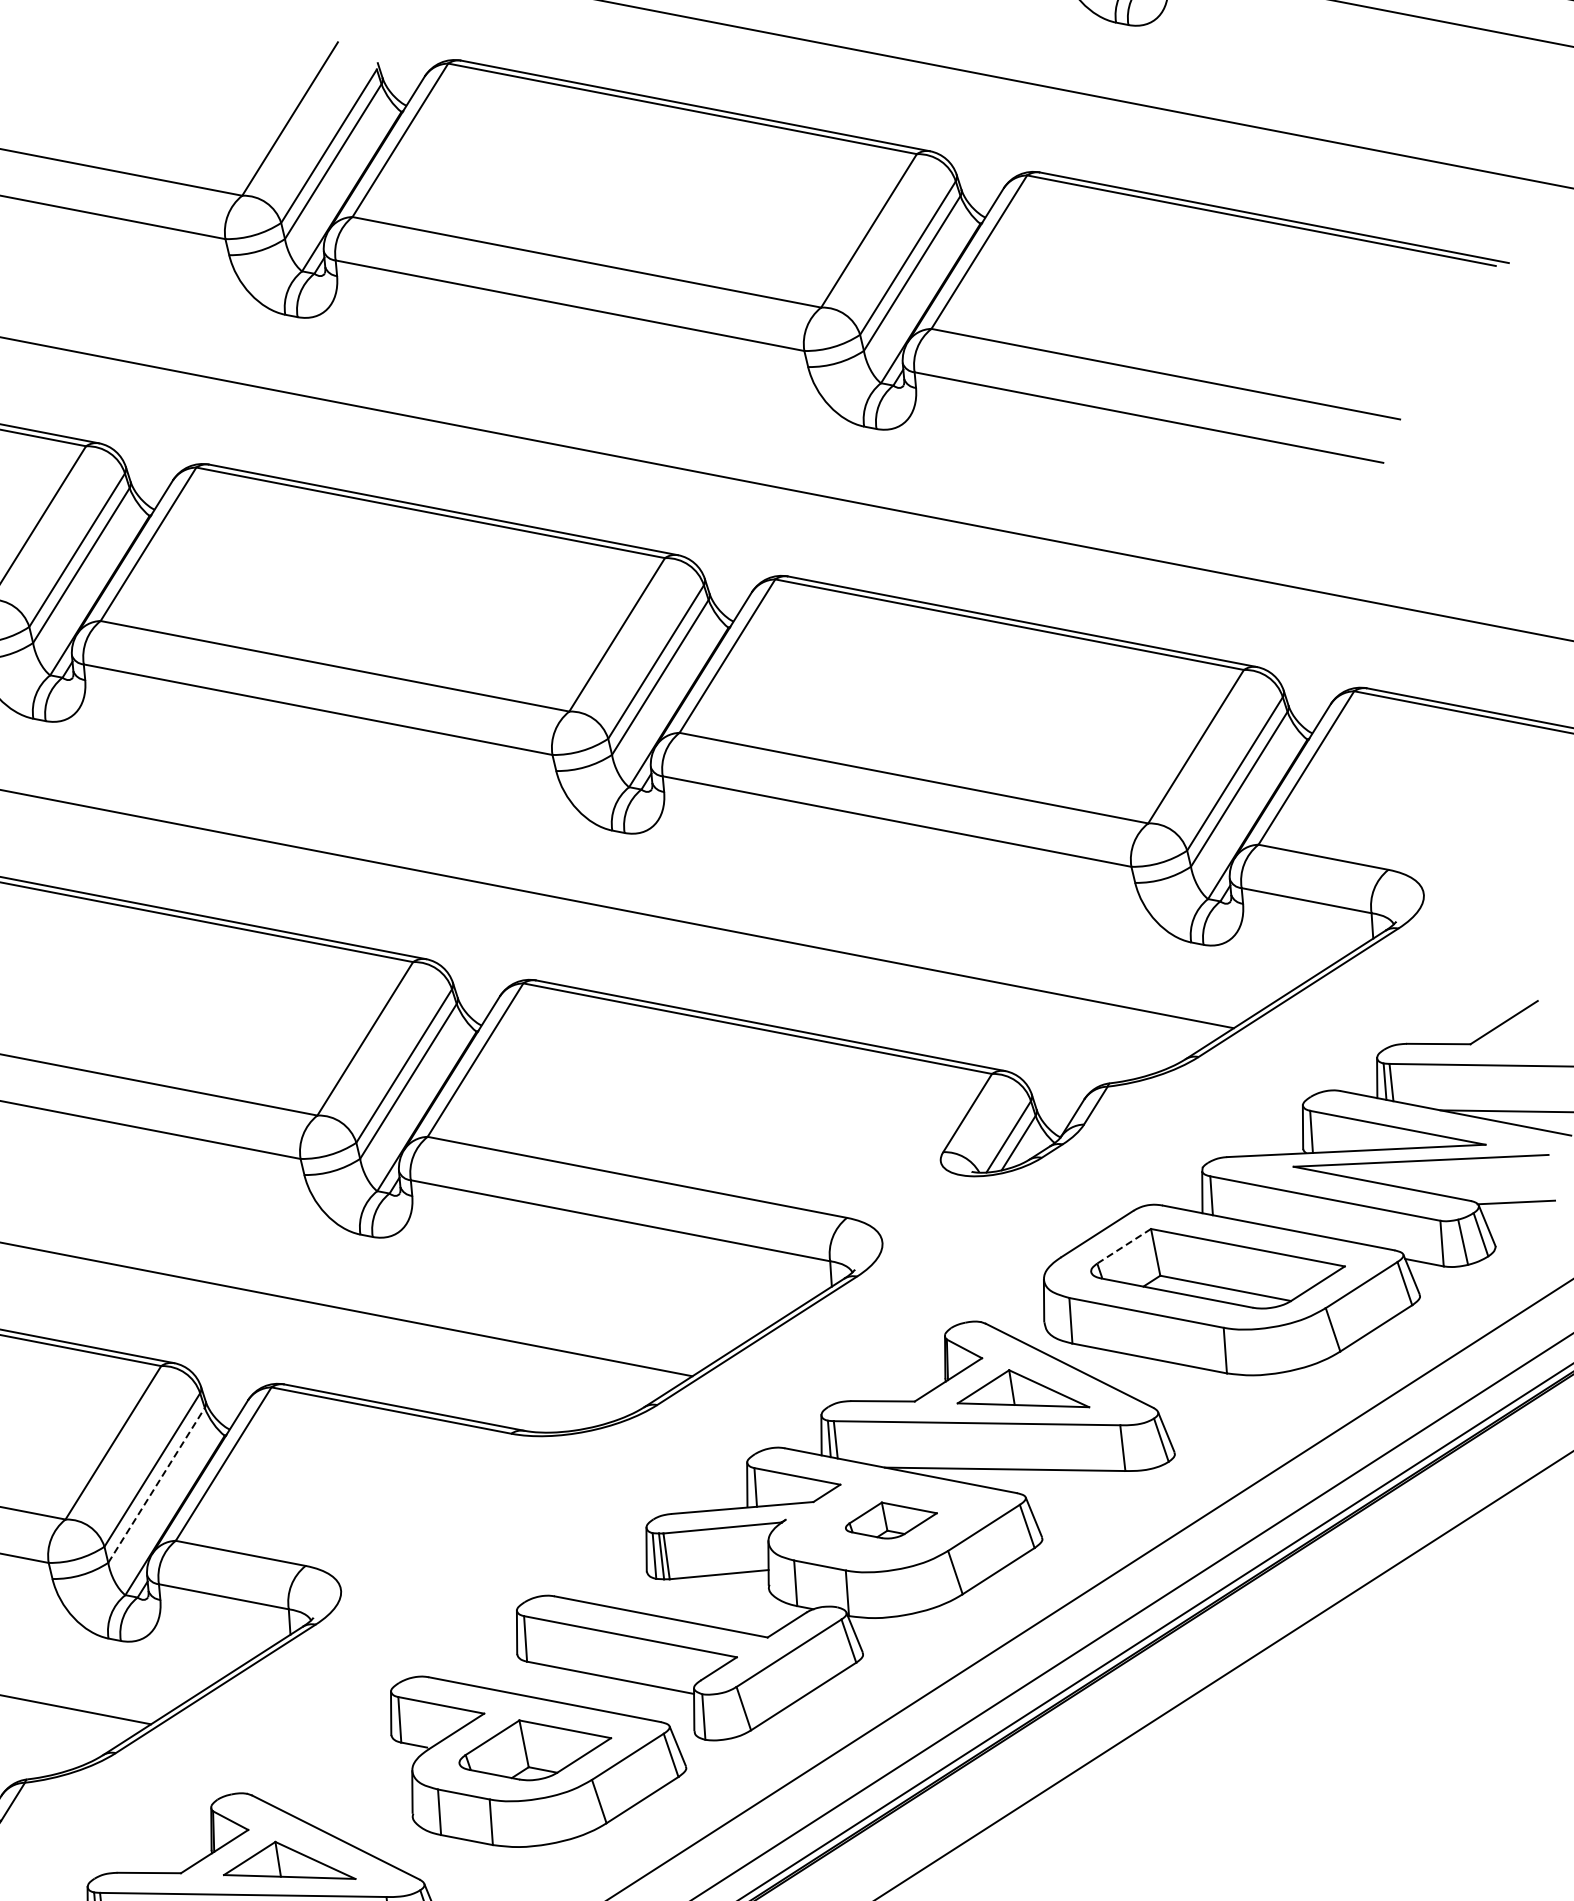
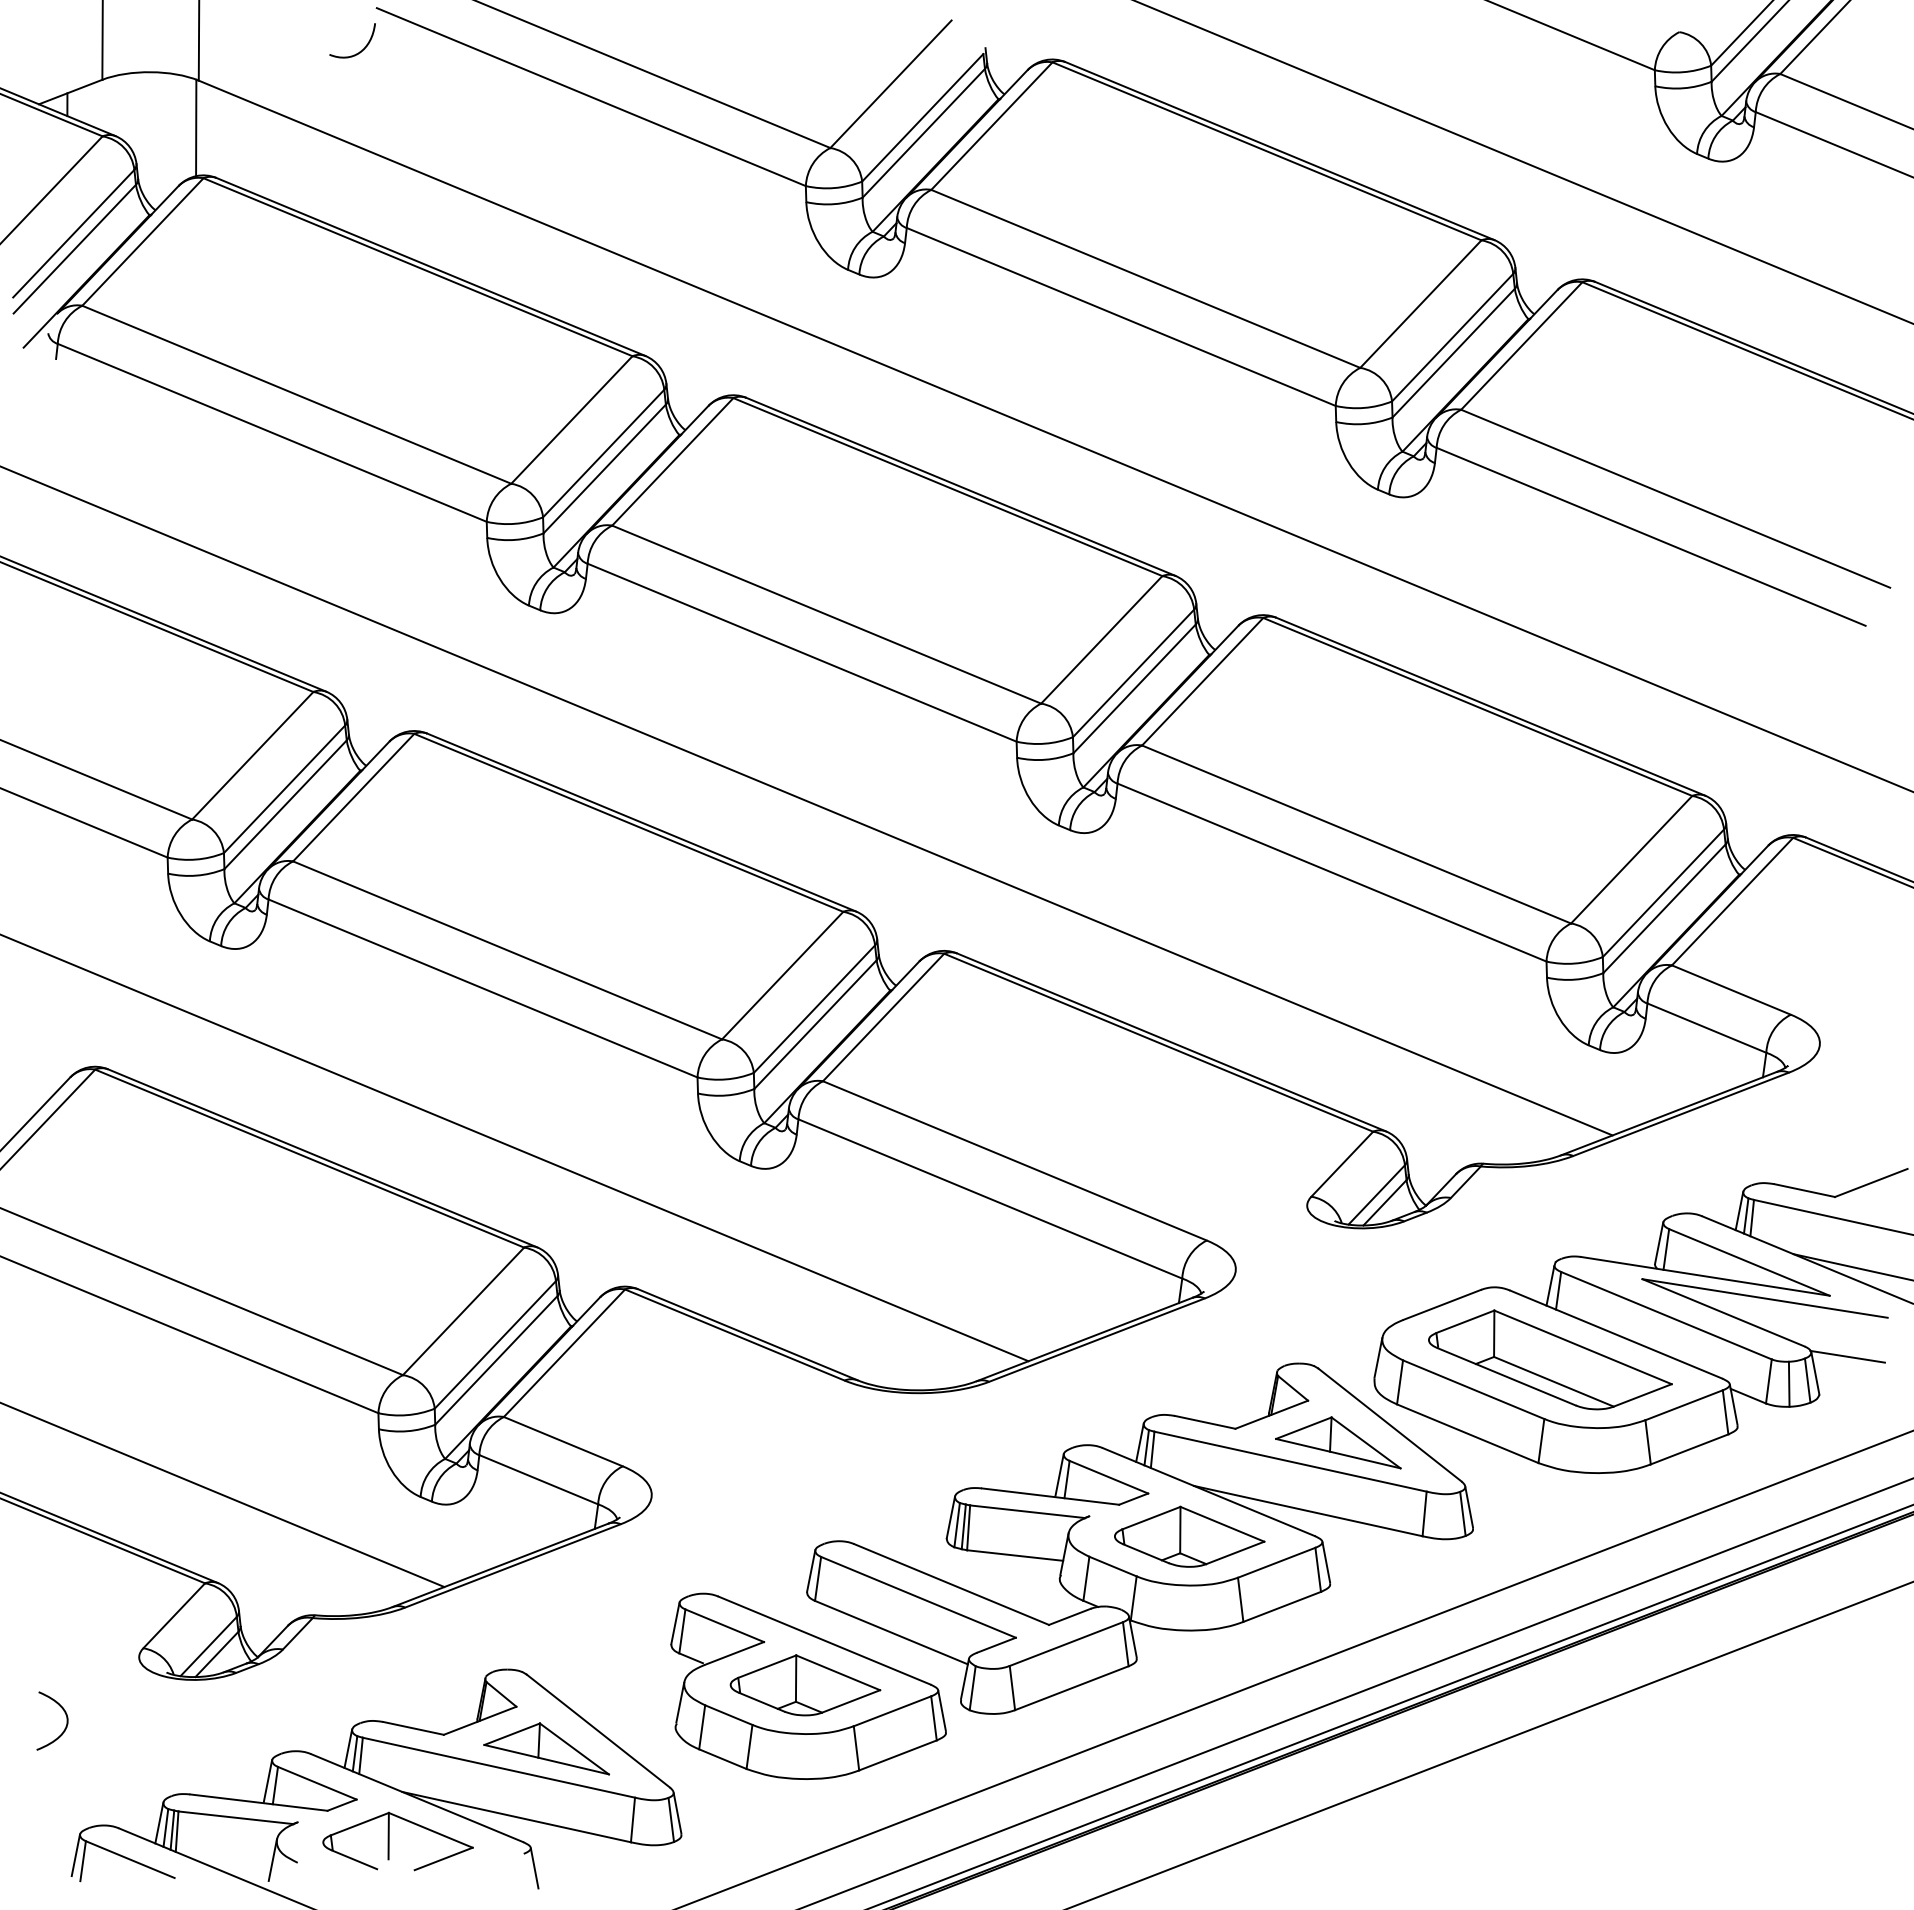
line: (1123, 1246) -> (1464, 1321), dashed -> solid
line: (156, 1485) -> (496, 1360), dashed -> solid
part: (890, 1519) -> (1189, 1536), size x1.67

